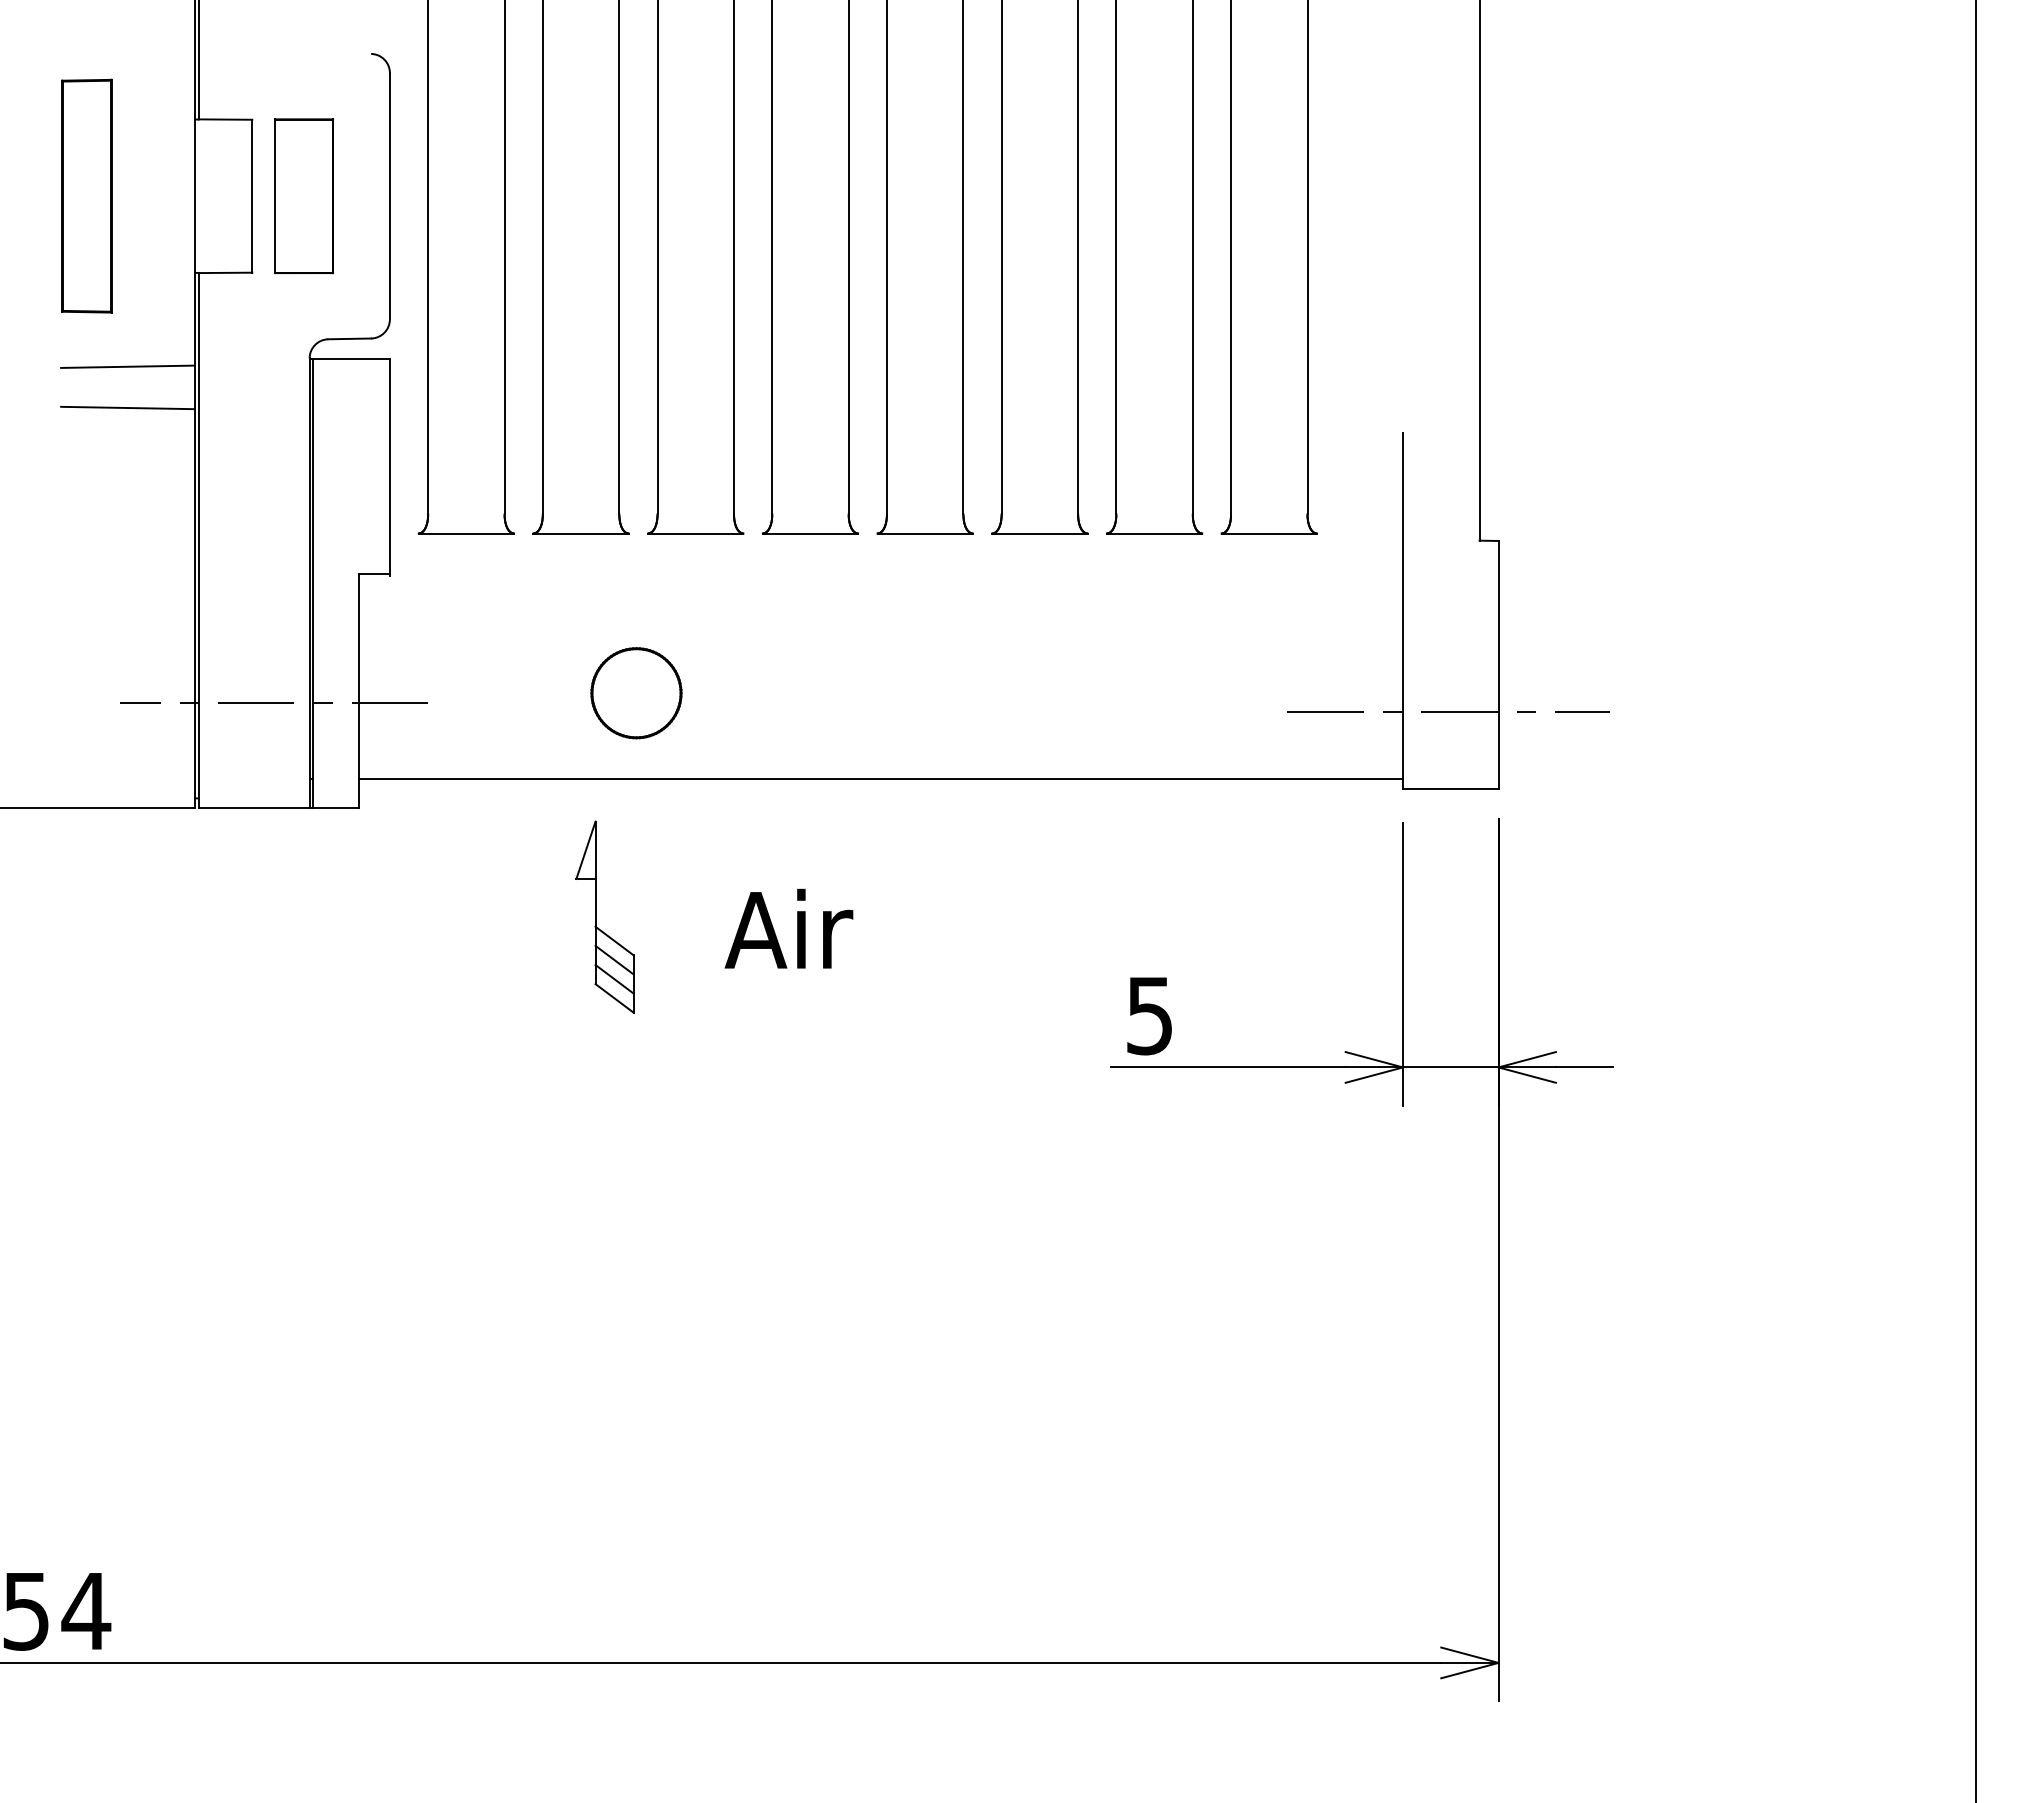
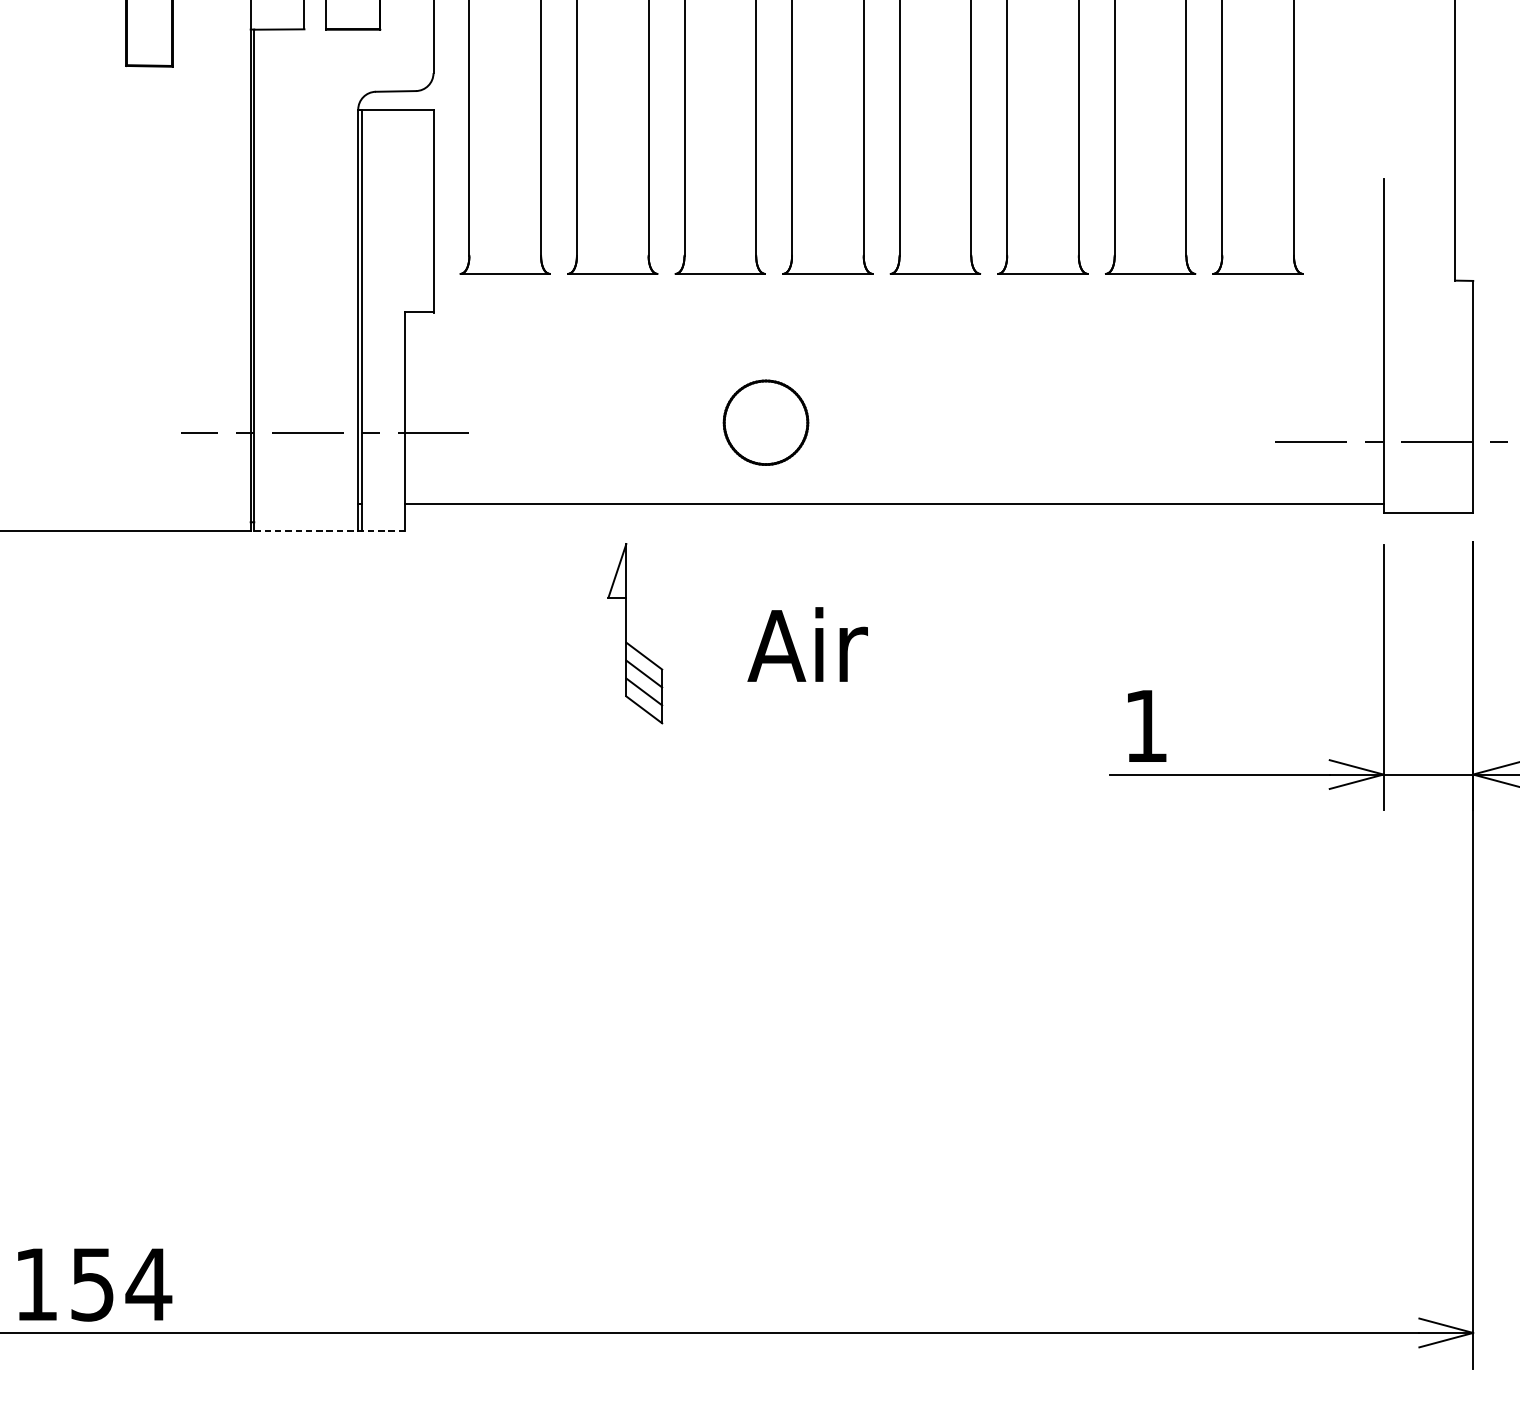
line: (127, 366) -> (187, 117), removed
line: (127, 407) -> (187, 155), removed
part: (636, 693) -> (766, 423), moved
line: (279, 807) -> (329, 530), solid -> dashed
text: (1149, 1016) -> (1145, 726), 5 -> 1

